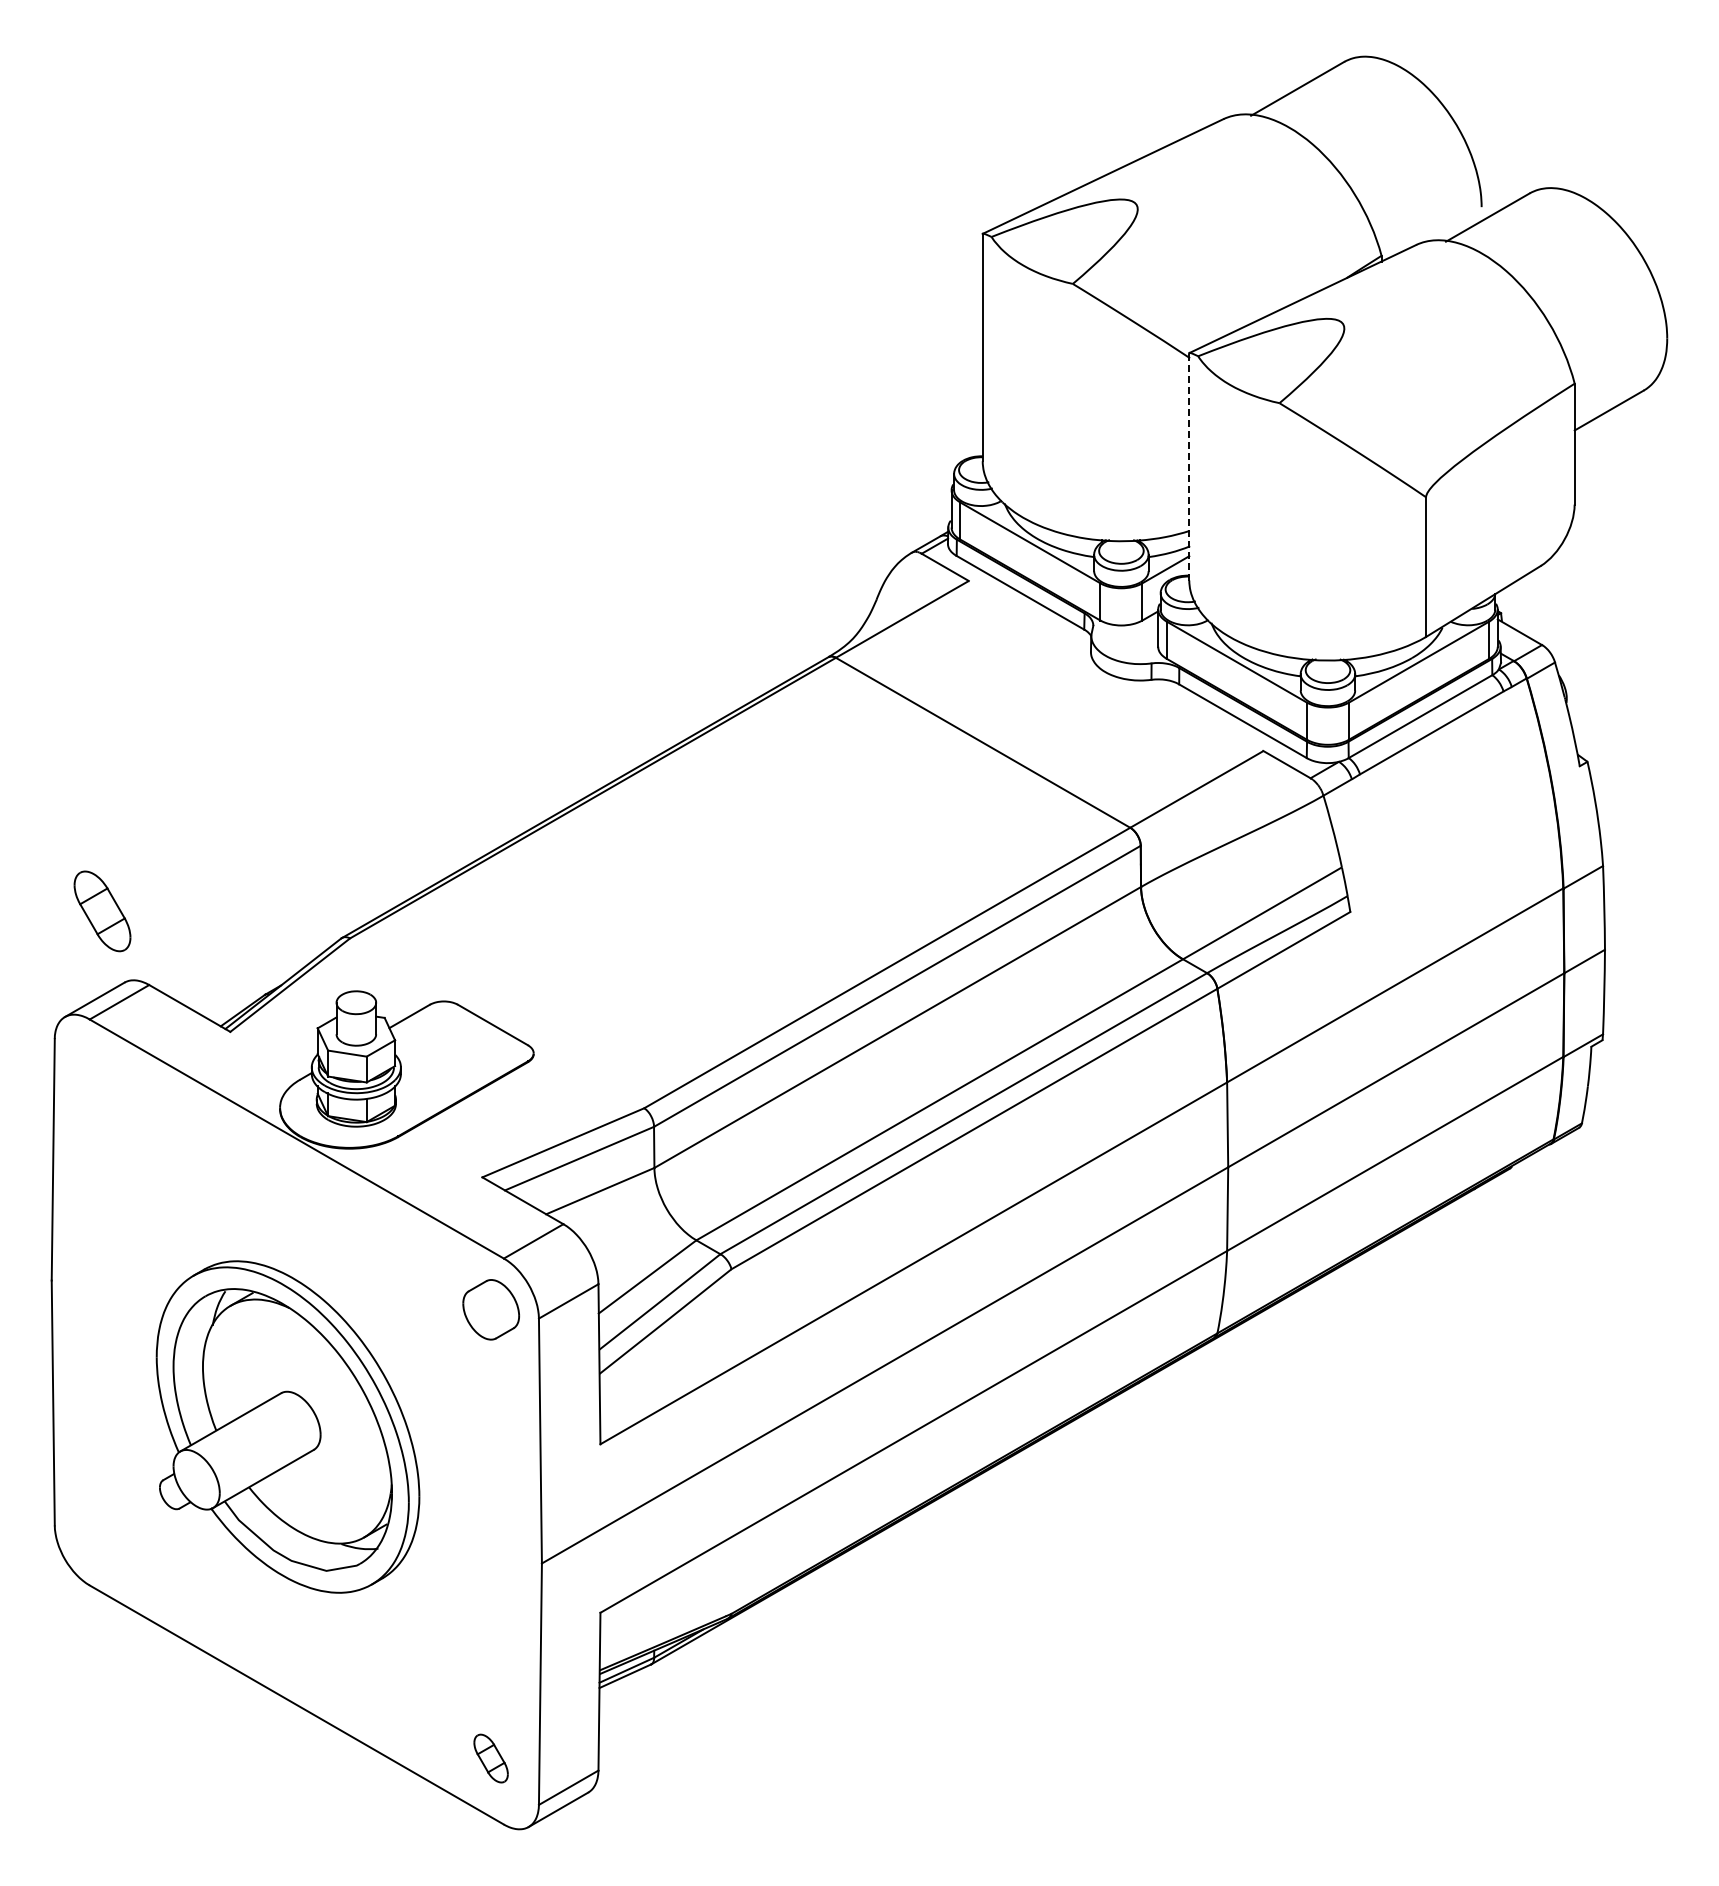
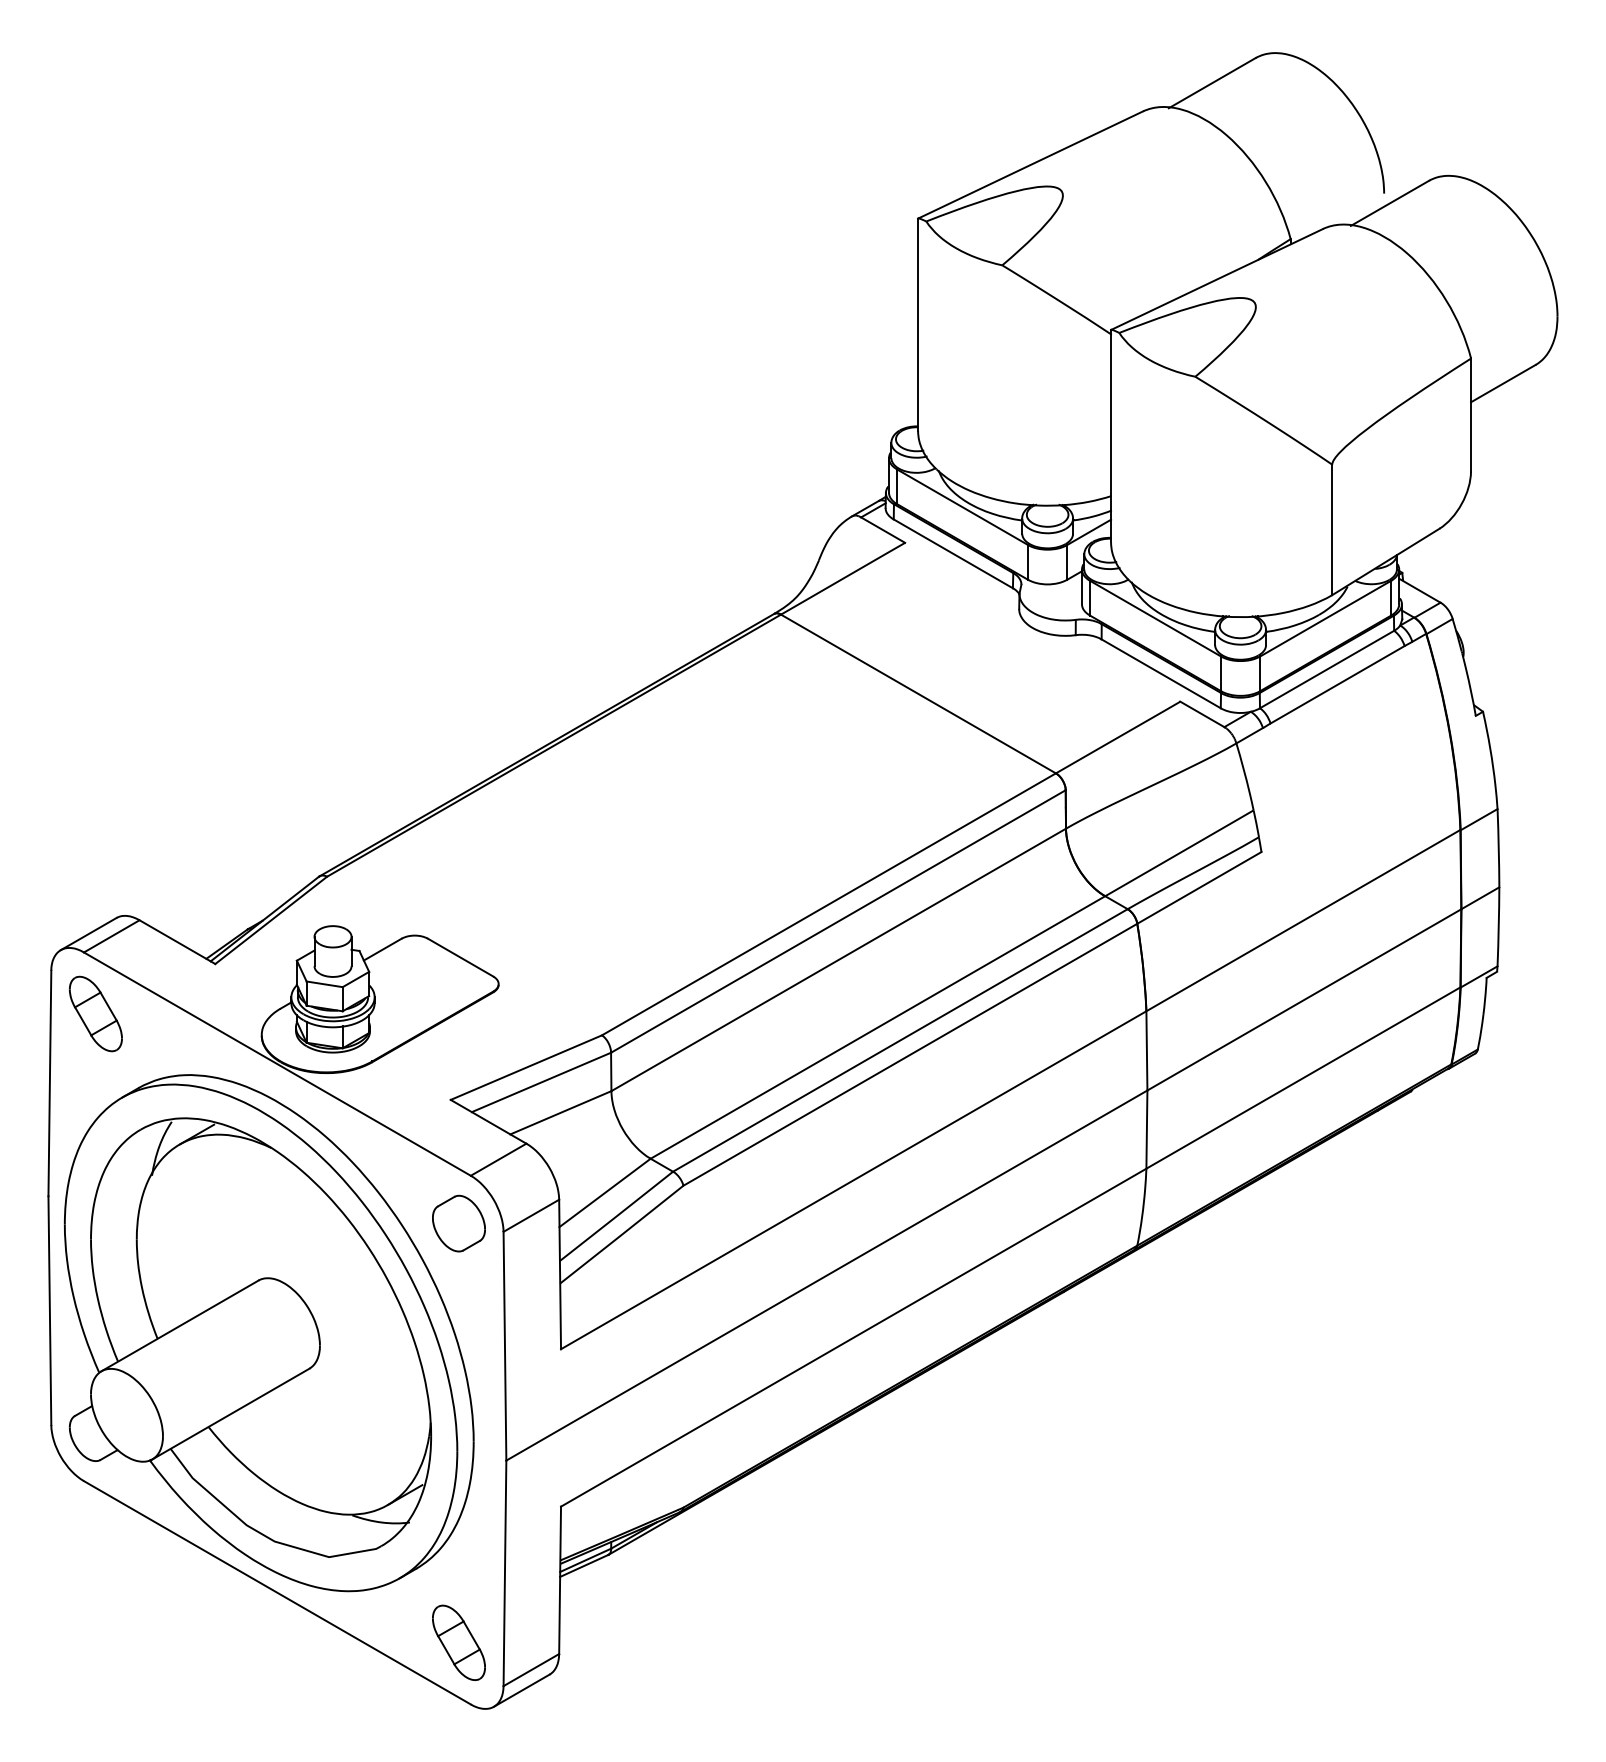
line: (1189, 466) -> (1111, 435), dashed -> solid
part: (102, 911) -> (95, 1014), moved
part: (287, 1426) -> (268, 1332), size x1.67
part: (490, 1758) -> (458, 1642), size x1.67

